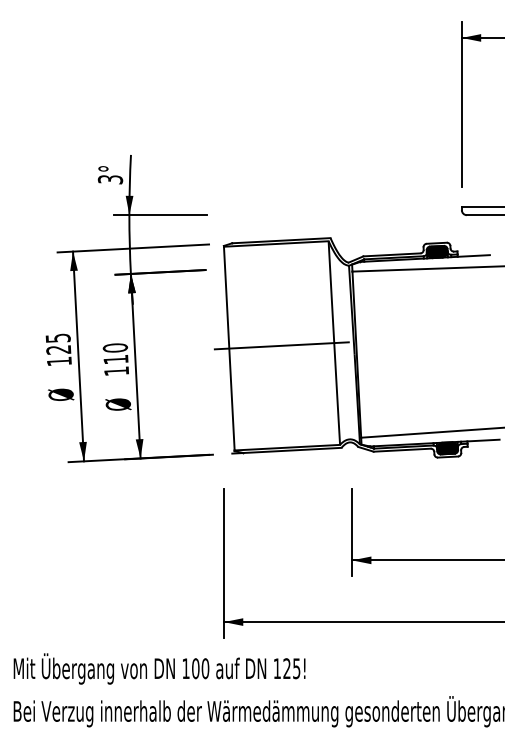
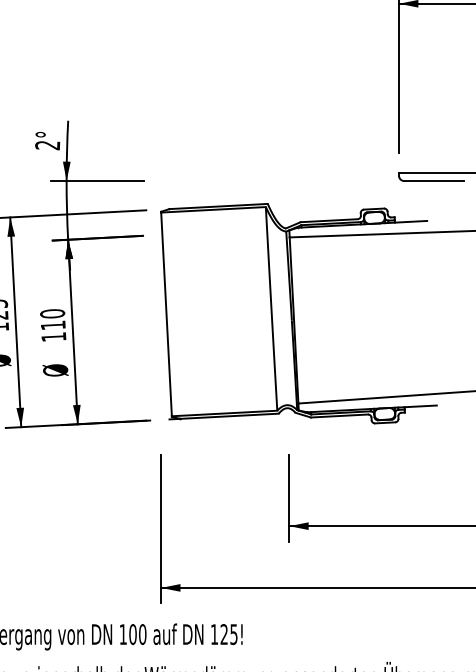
text: (110, 179) -> (47, 145), 3° -> 2°
fill: (436, 252) -> (373, 218), removed
line: (281, 345) -> (218, 311), removed
fill: (447, 448) -> (384, 414), removed

